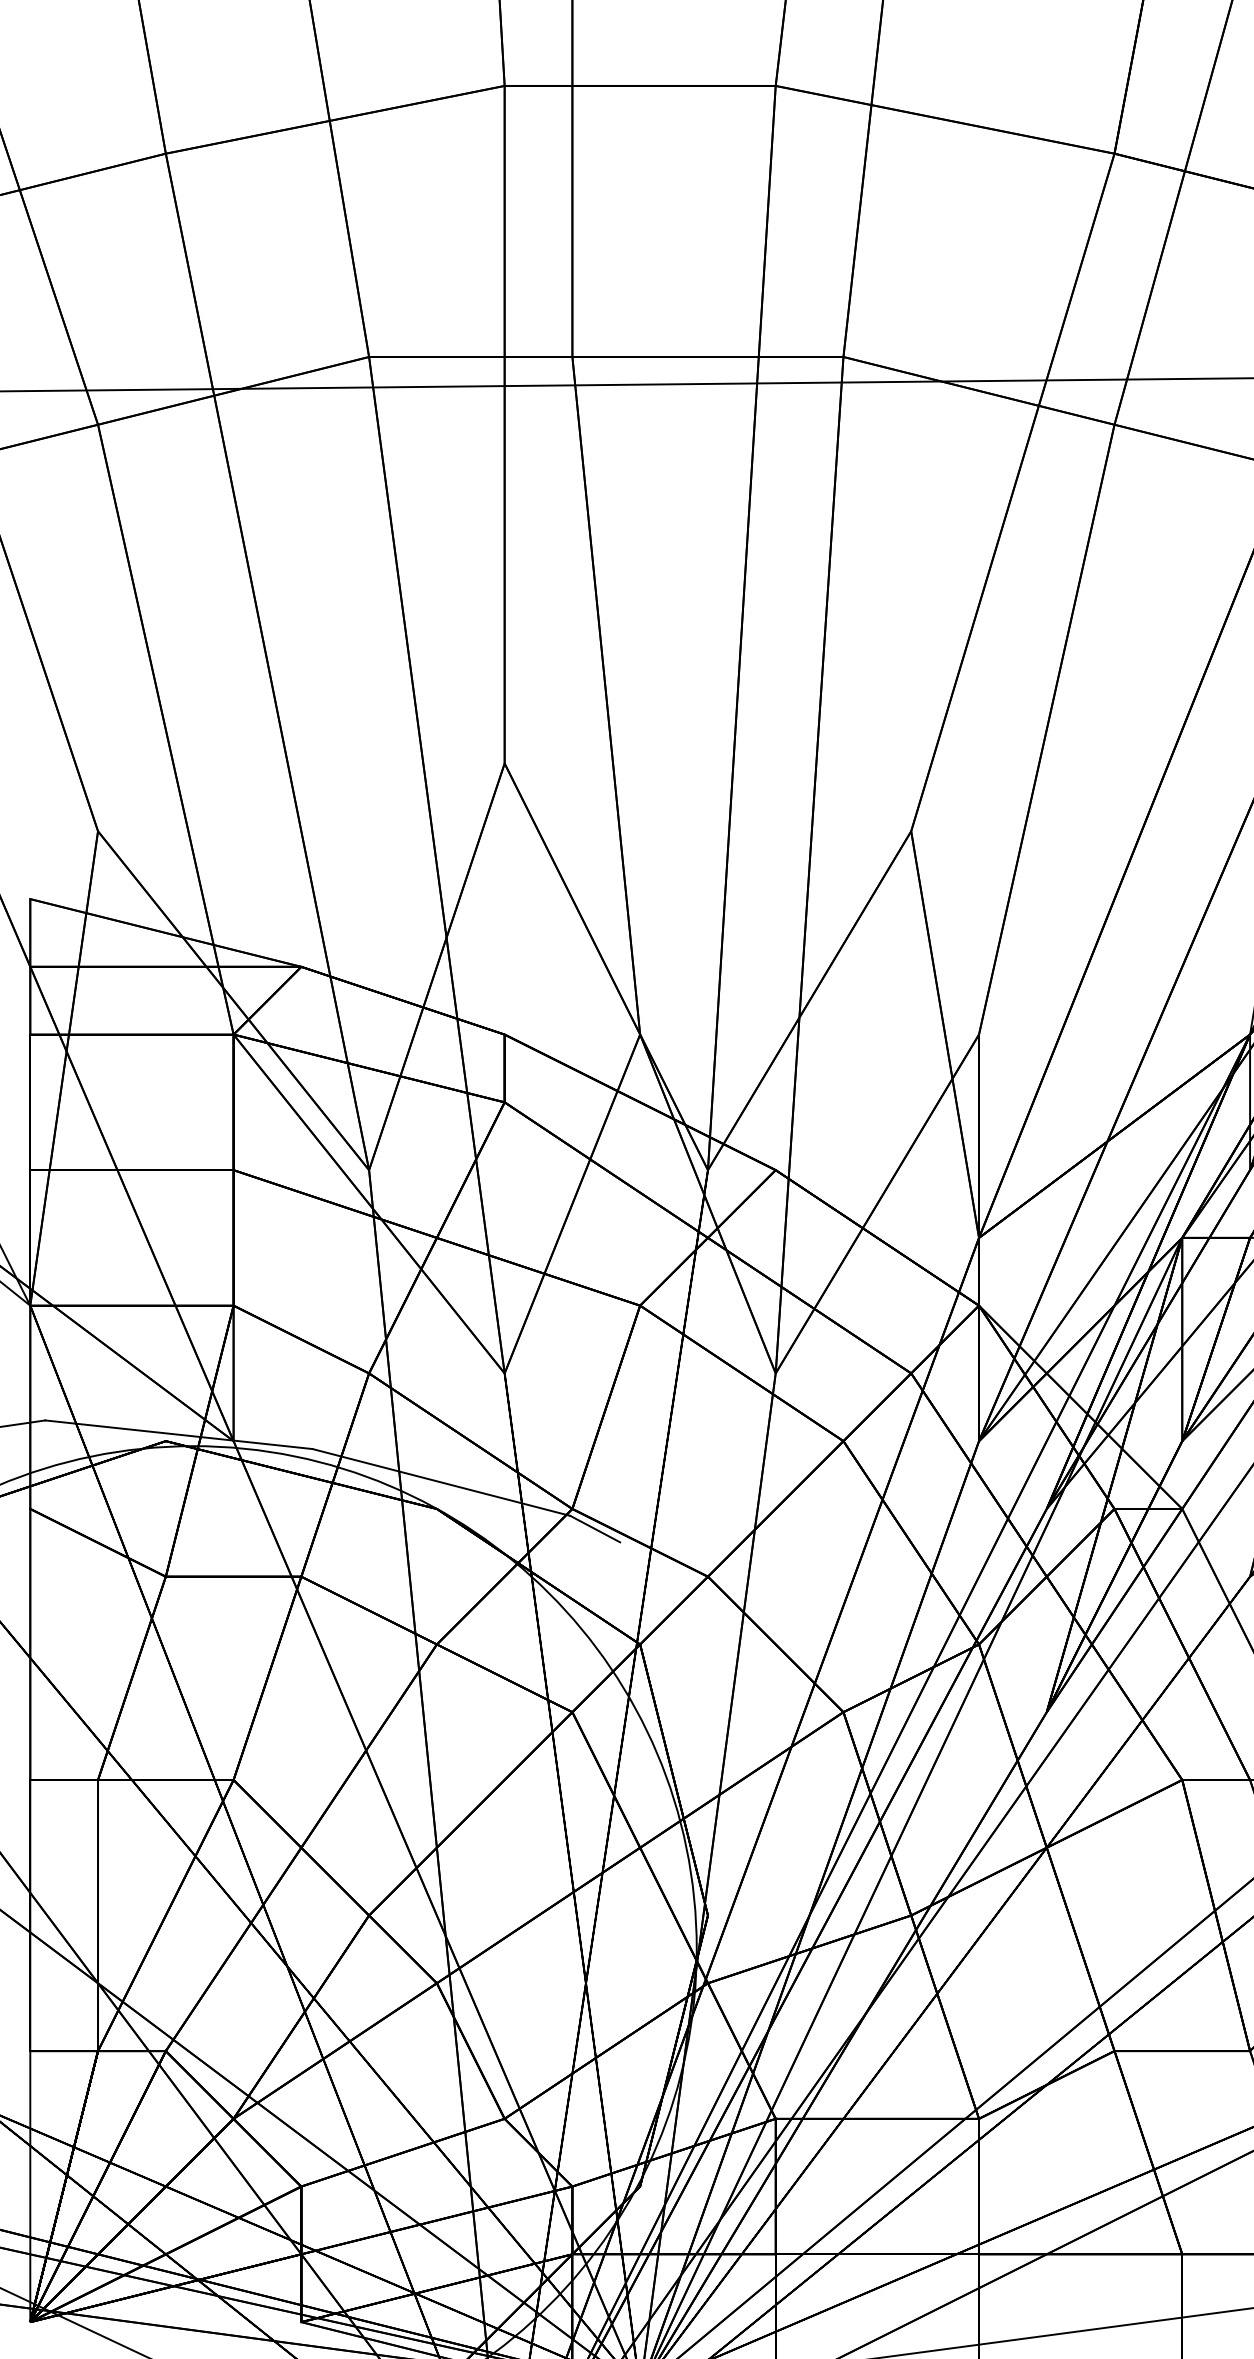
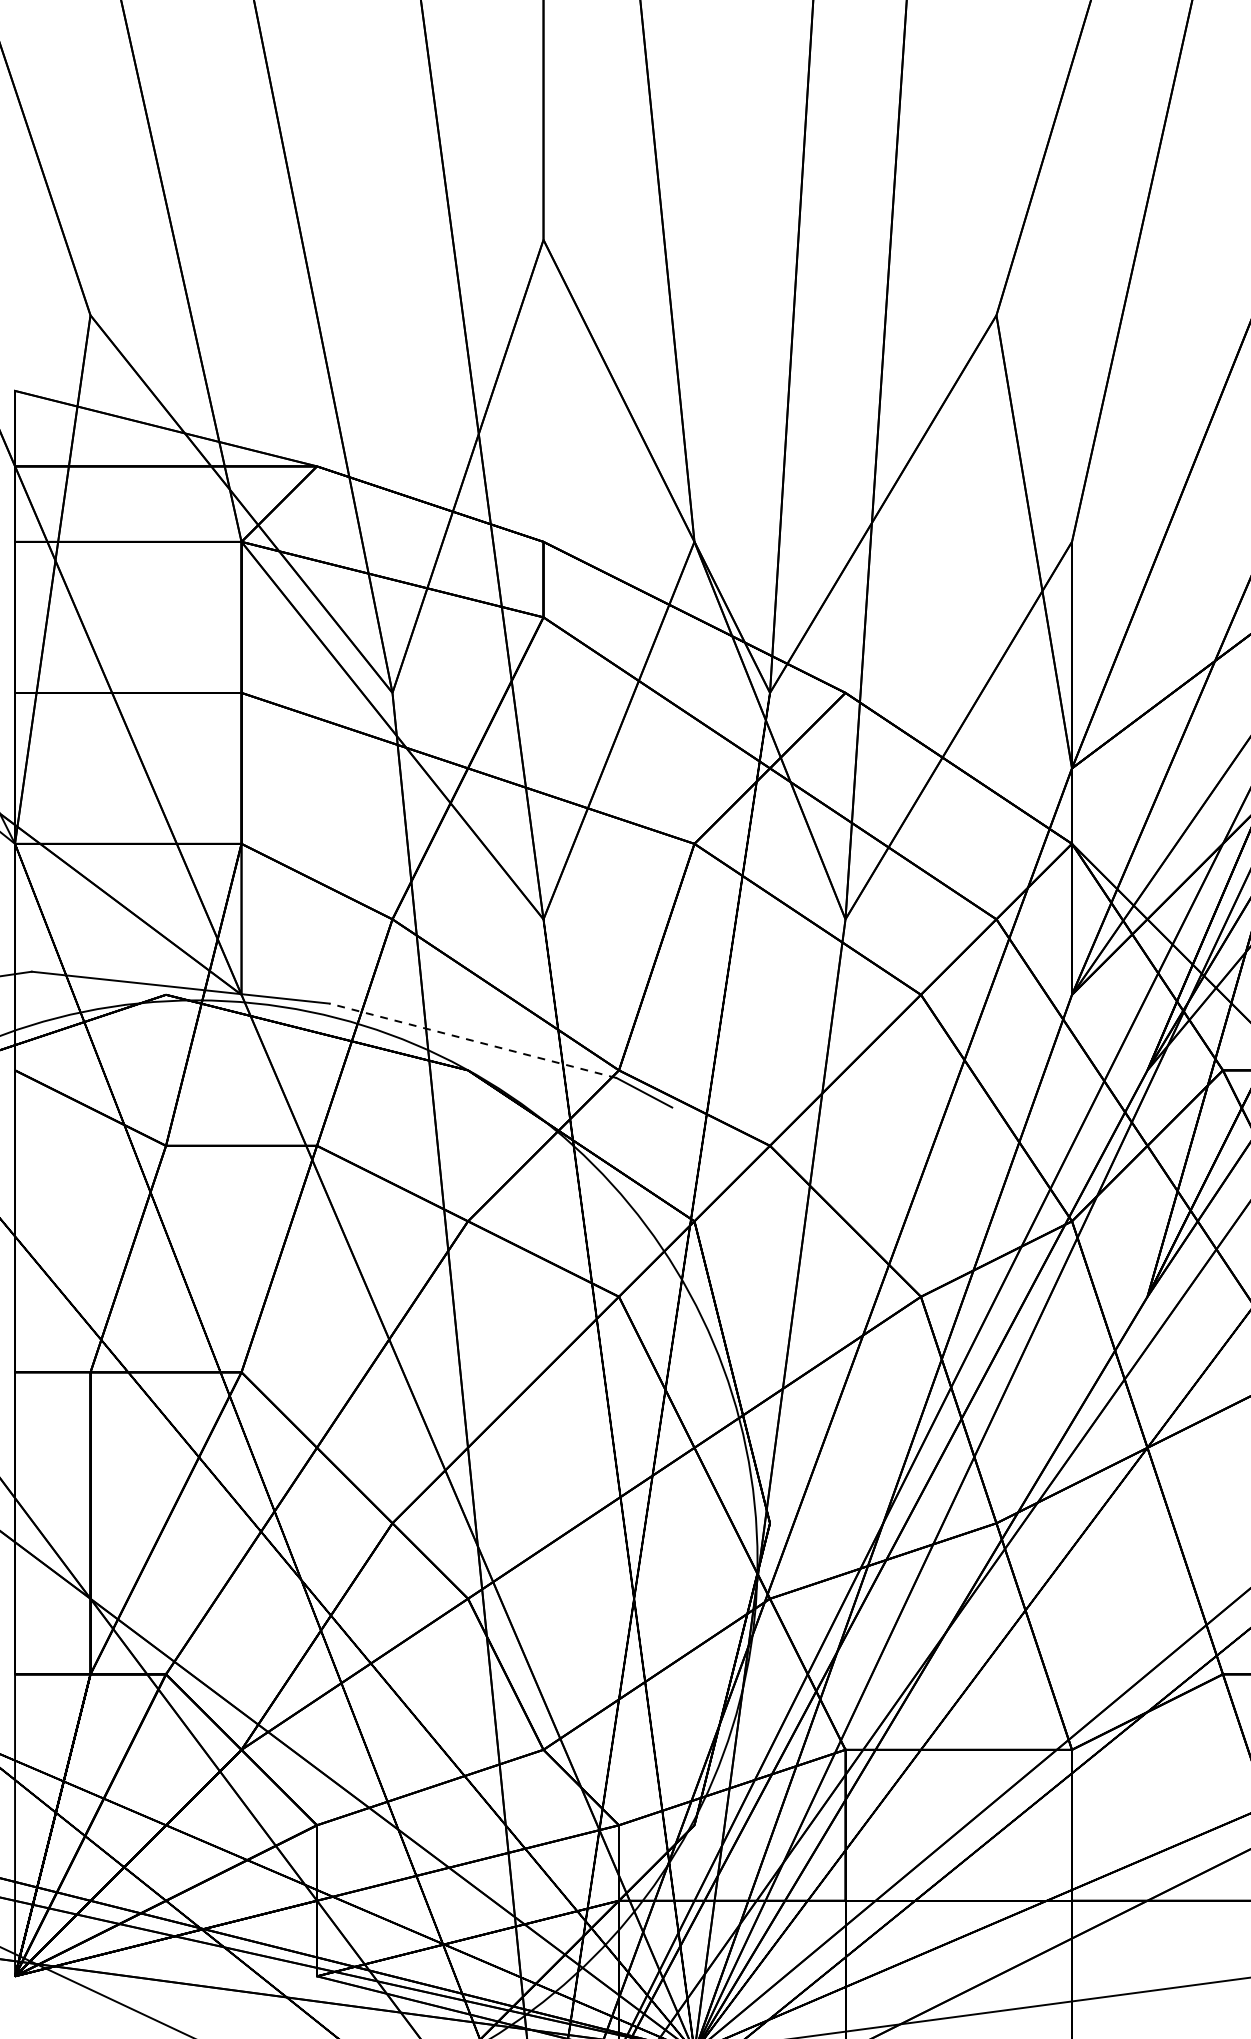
line: (440, 1482) -> (472, 1040), solid -> dashed

